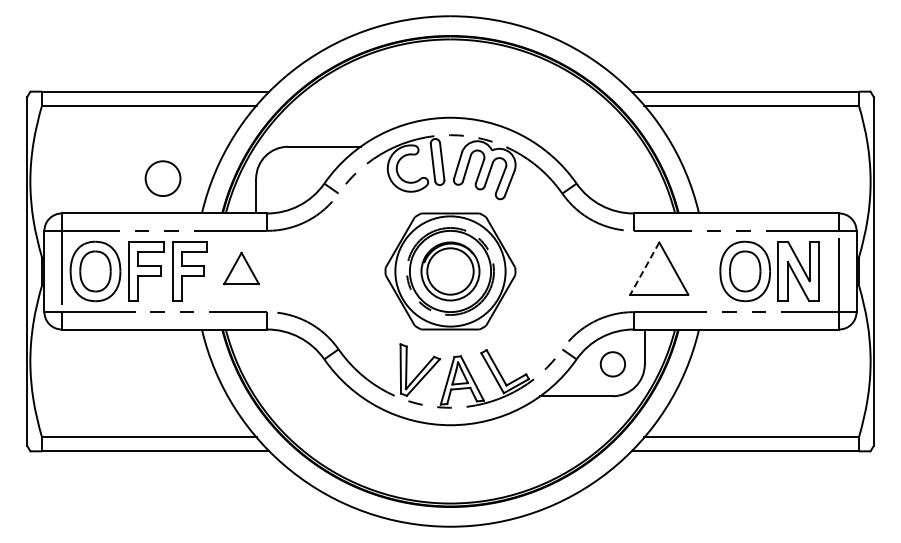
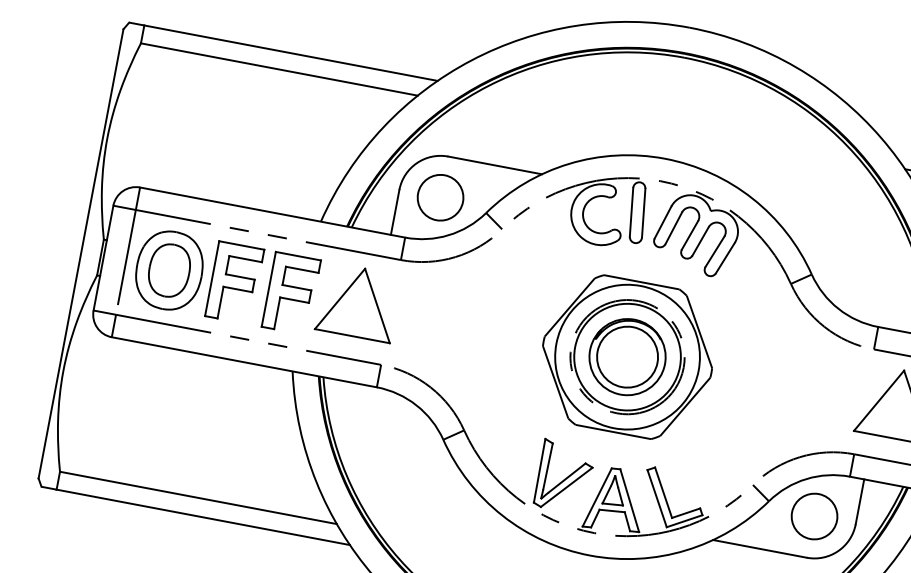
circle: (162, 178) -> (439, 197), moved
part: (241, 268) -> (358, 302), size x1.67
line: (644, 268) -> (878, 400), dashed -> solid
circle: (612, 364) -> (813, 516), size x1.43

